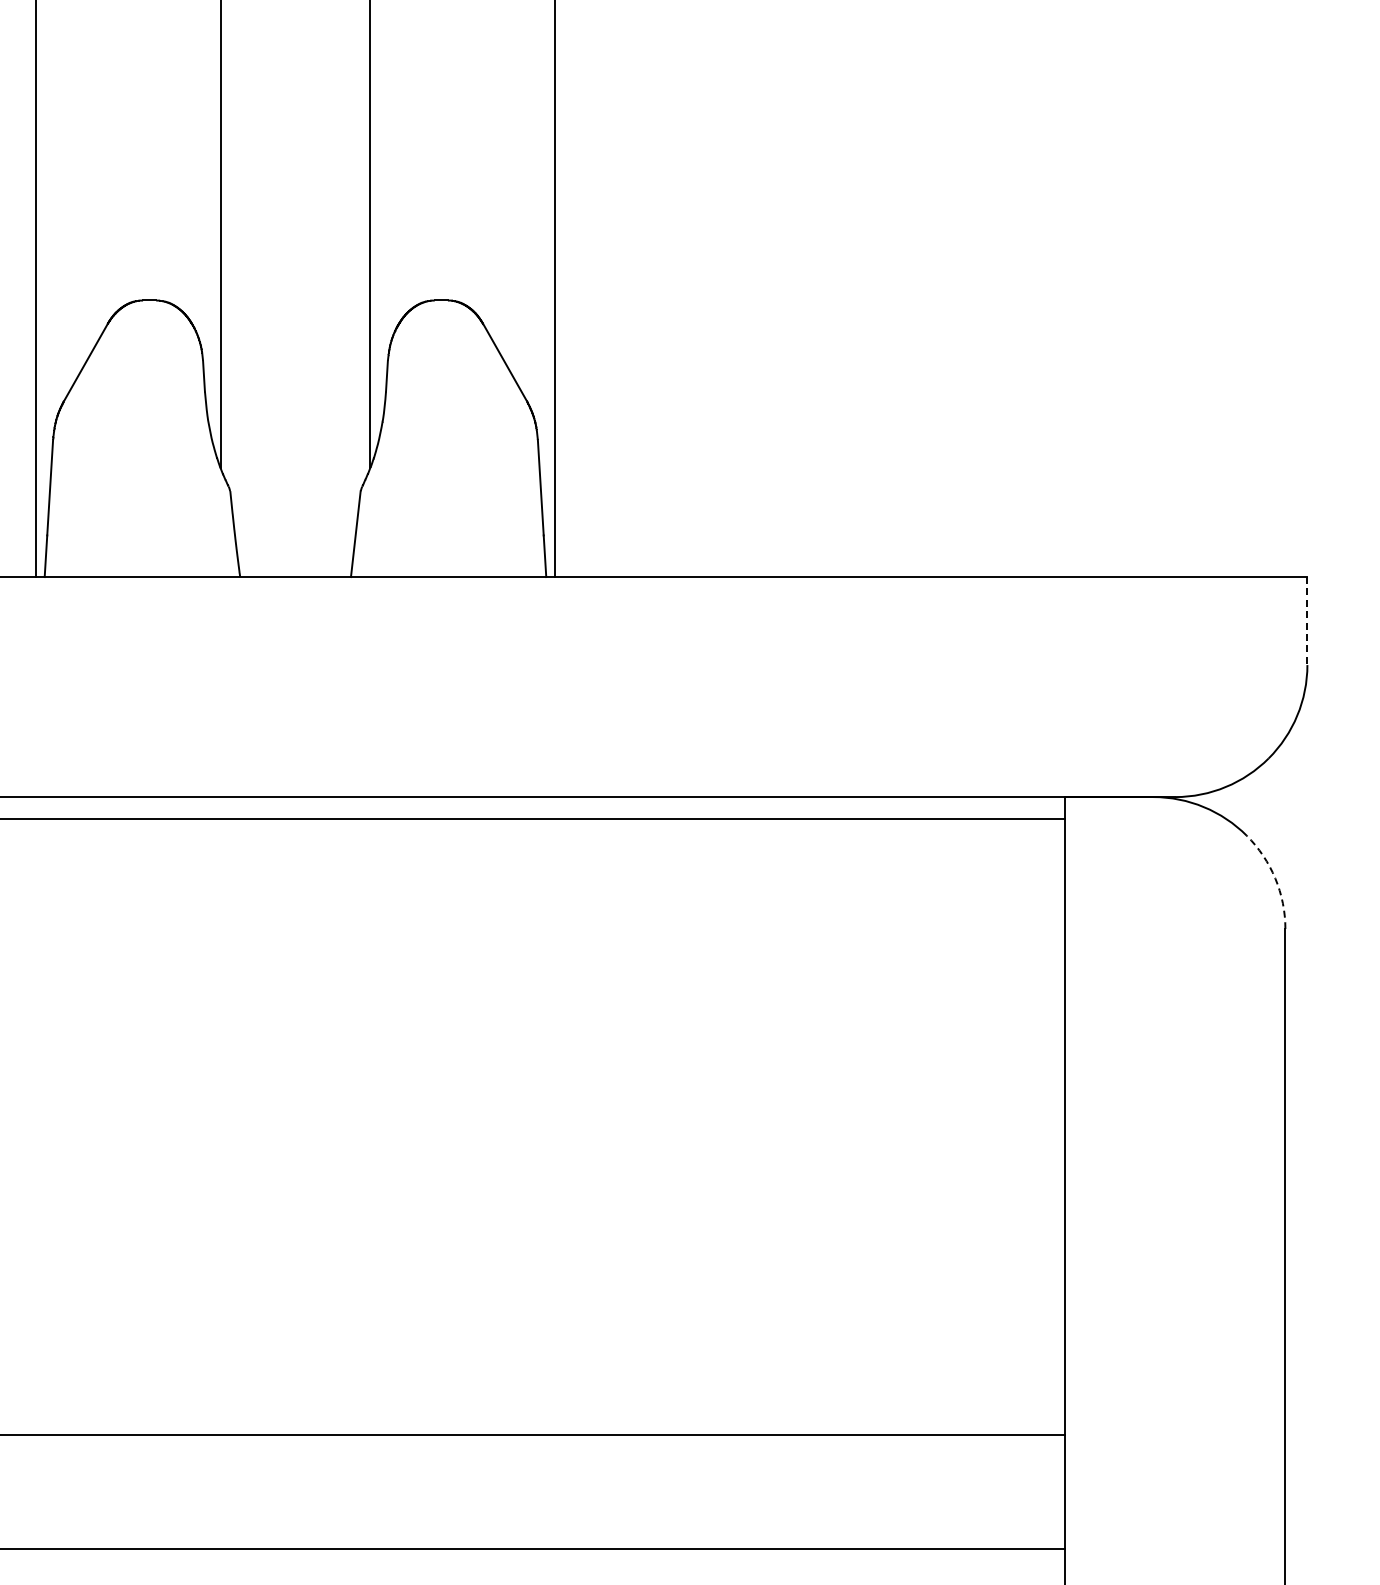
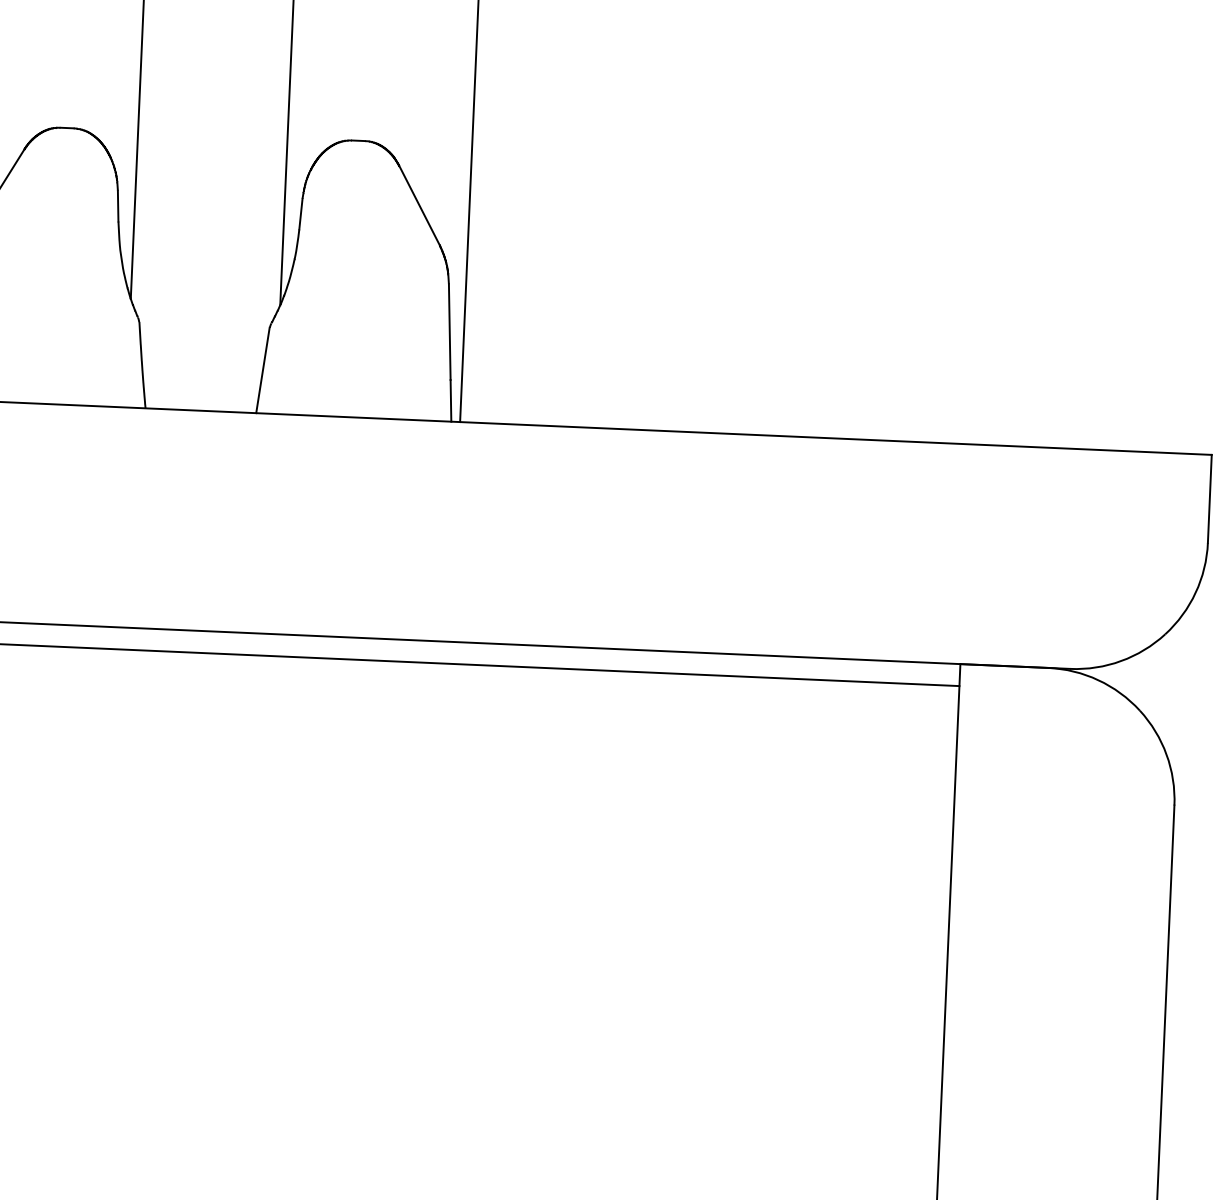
line: (1307, 621) -> (1209, 499), dashed -> solid
arc: (1275, 878) -> (1166, 754), dashed -> solid

